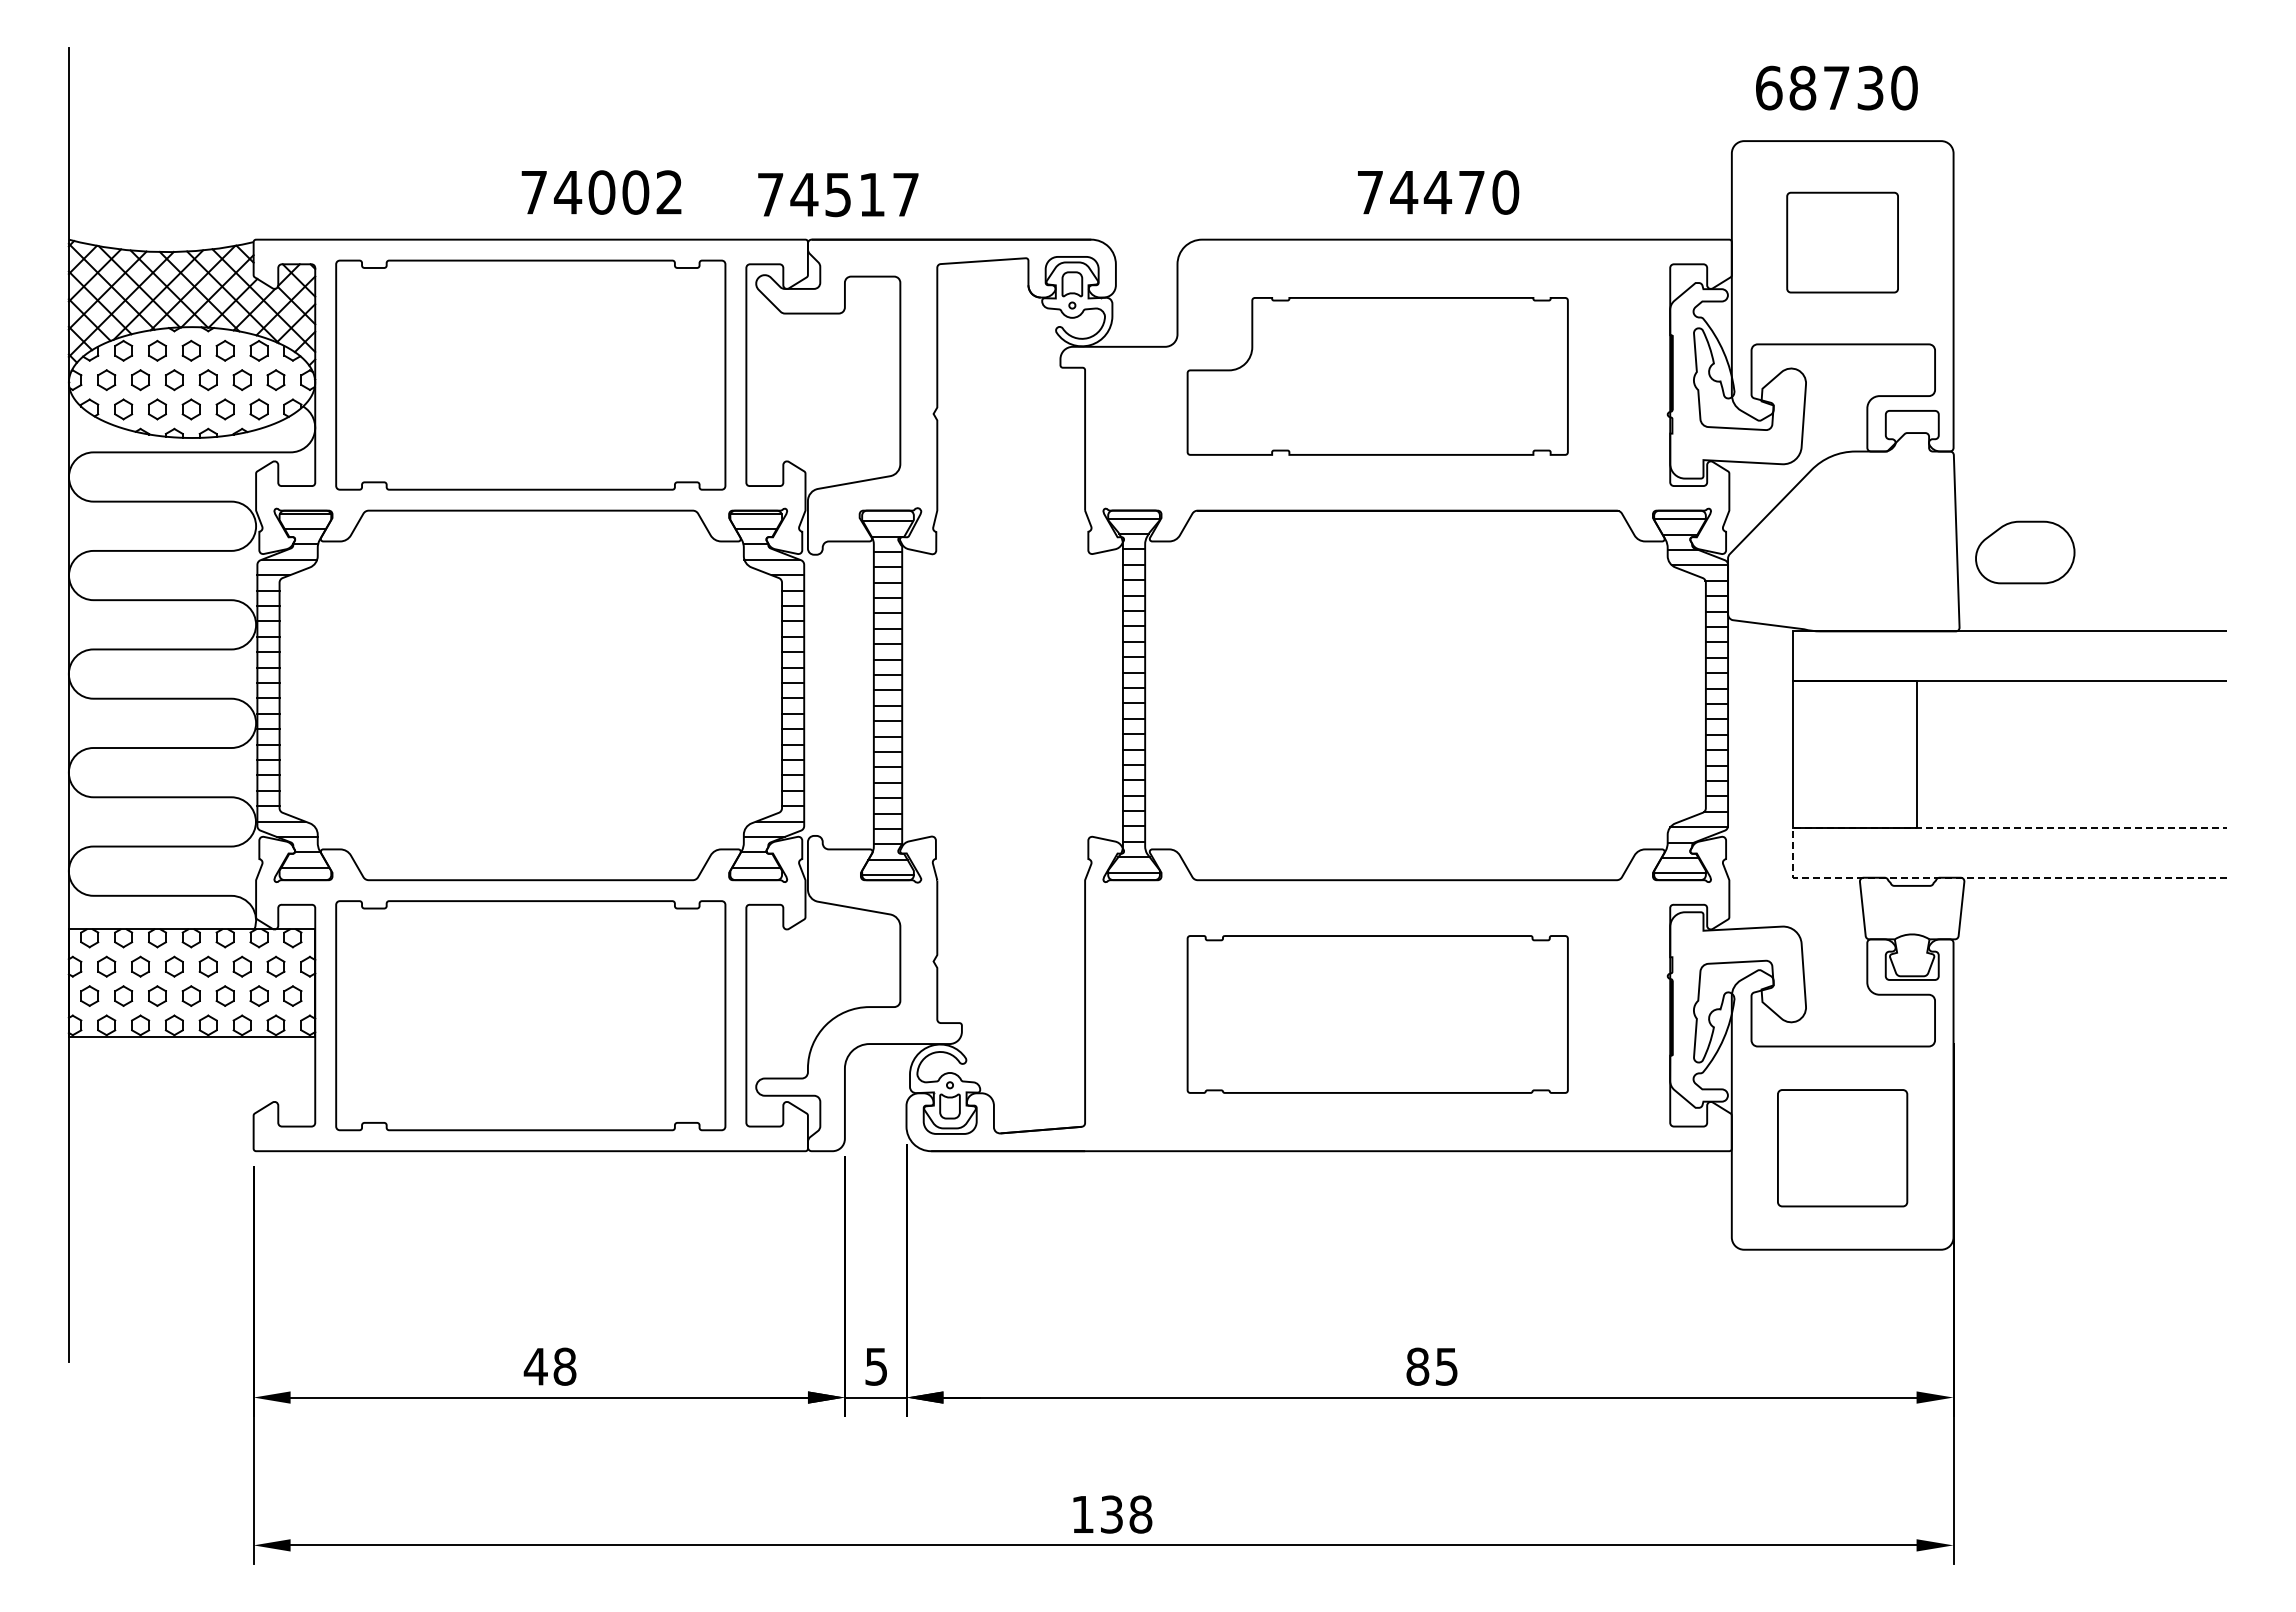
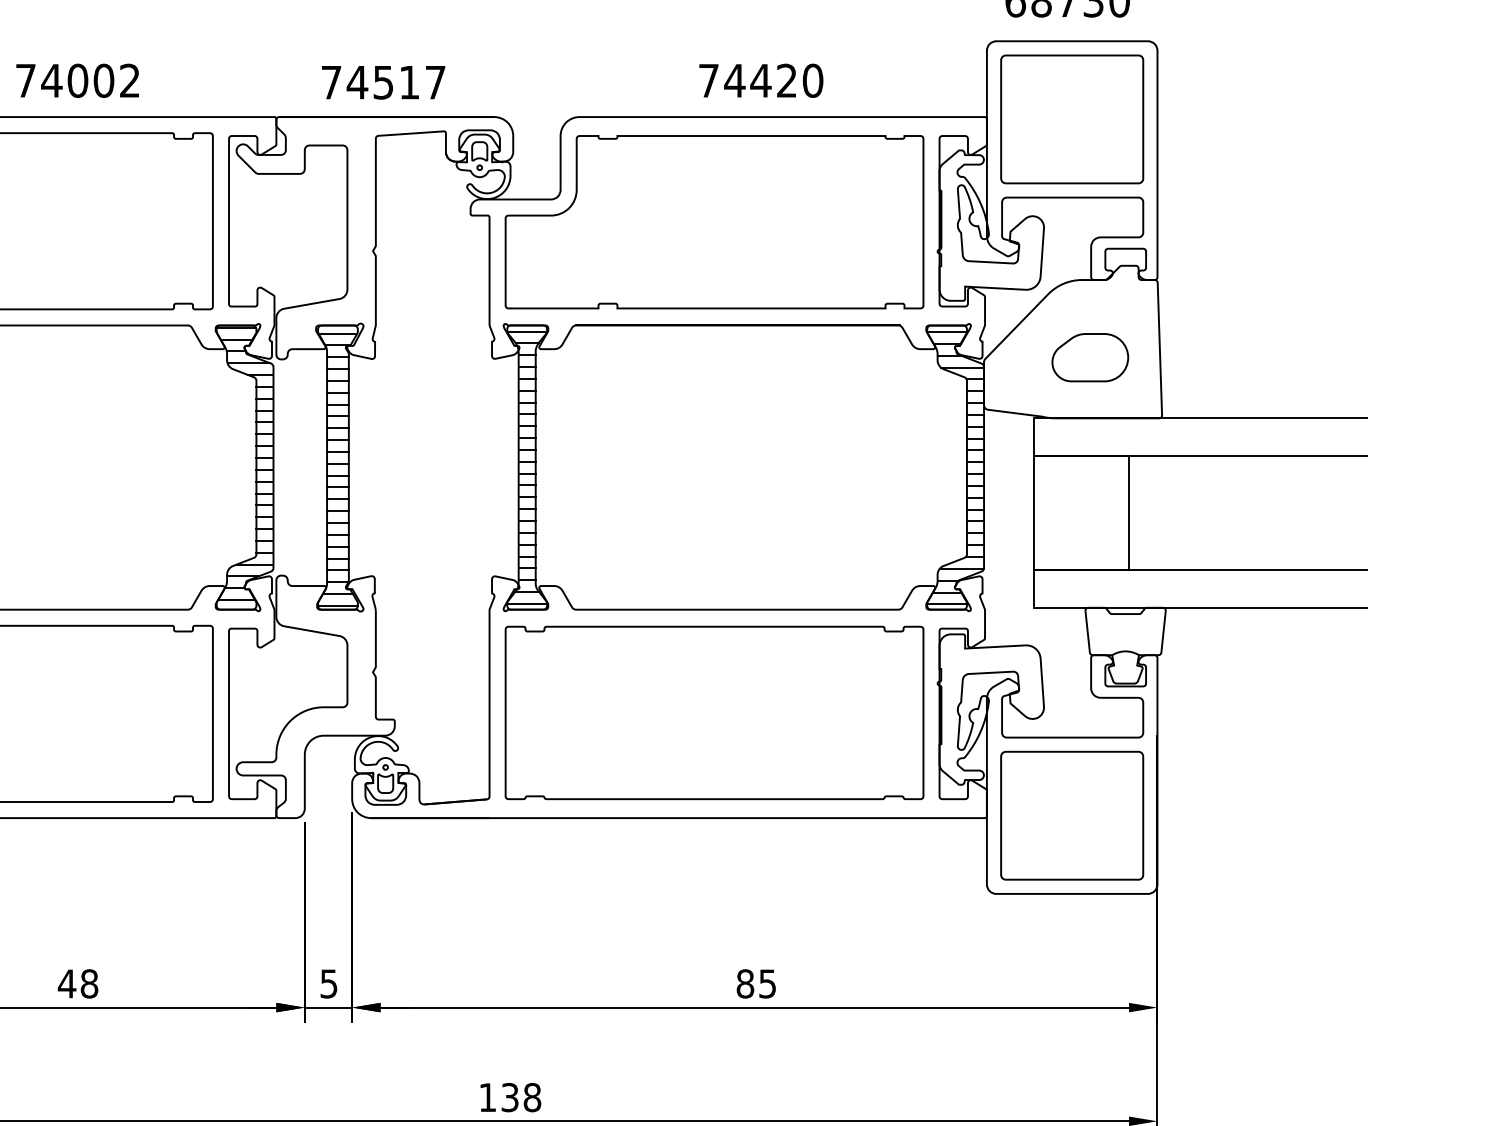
text: (601, 192) -> (77, 80), moved
text: (1471, 192) -> (786, 80), 74470 -> 74420
text: (838, 195) -> (383, 83), moved
part: (1842, 242) -> (1072, 119), size x1.67
part: (1377, 376) -> (714, 222), size x1.43
part: (2025, 552) -> (1090, 357), moved
line: (1793, 853) -> (1034, 589), dashed -> solid
part: (1377, 1014) -> (714, 712), size x1.43
part: (1842, 1148) -> (1072, 816), size x1.43

